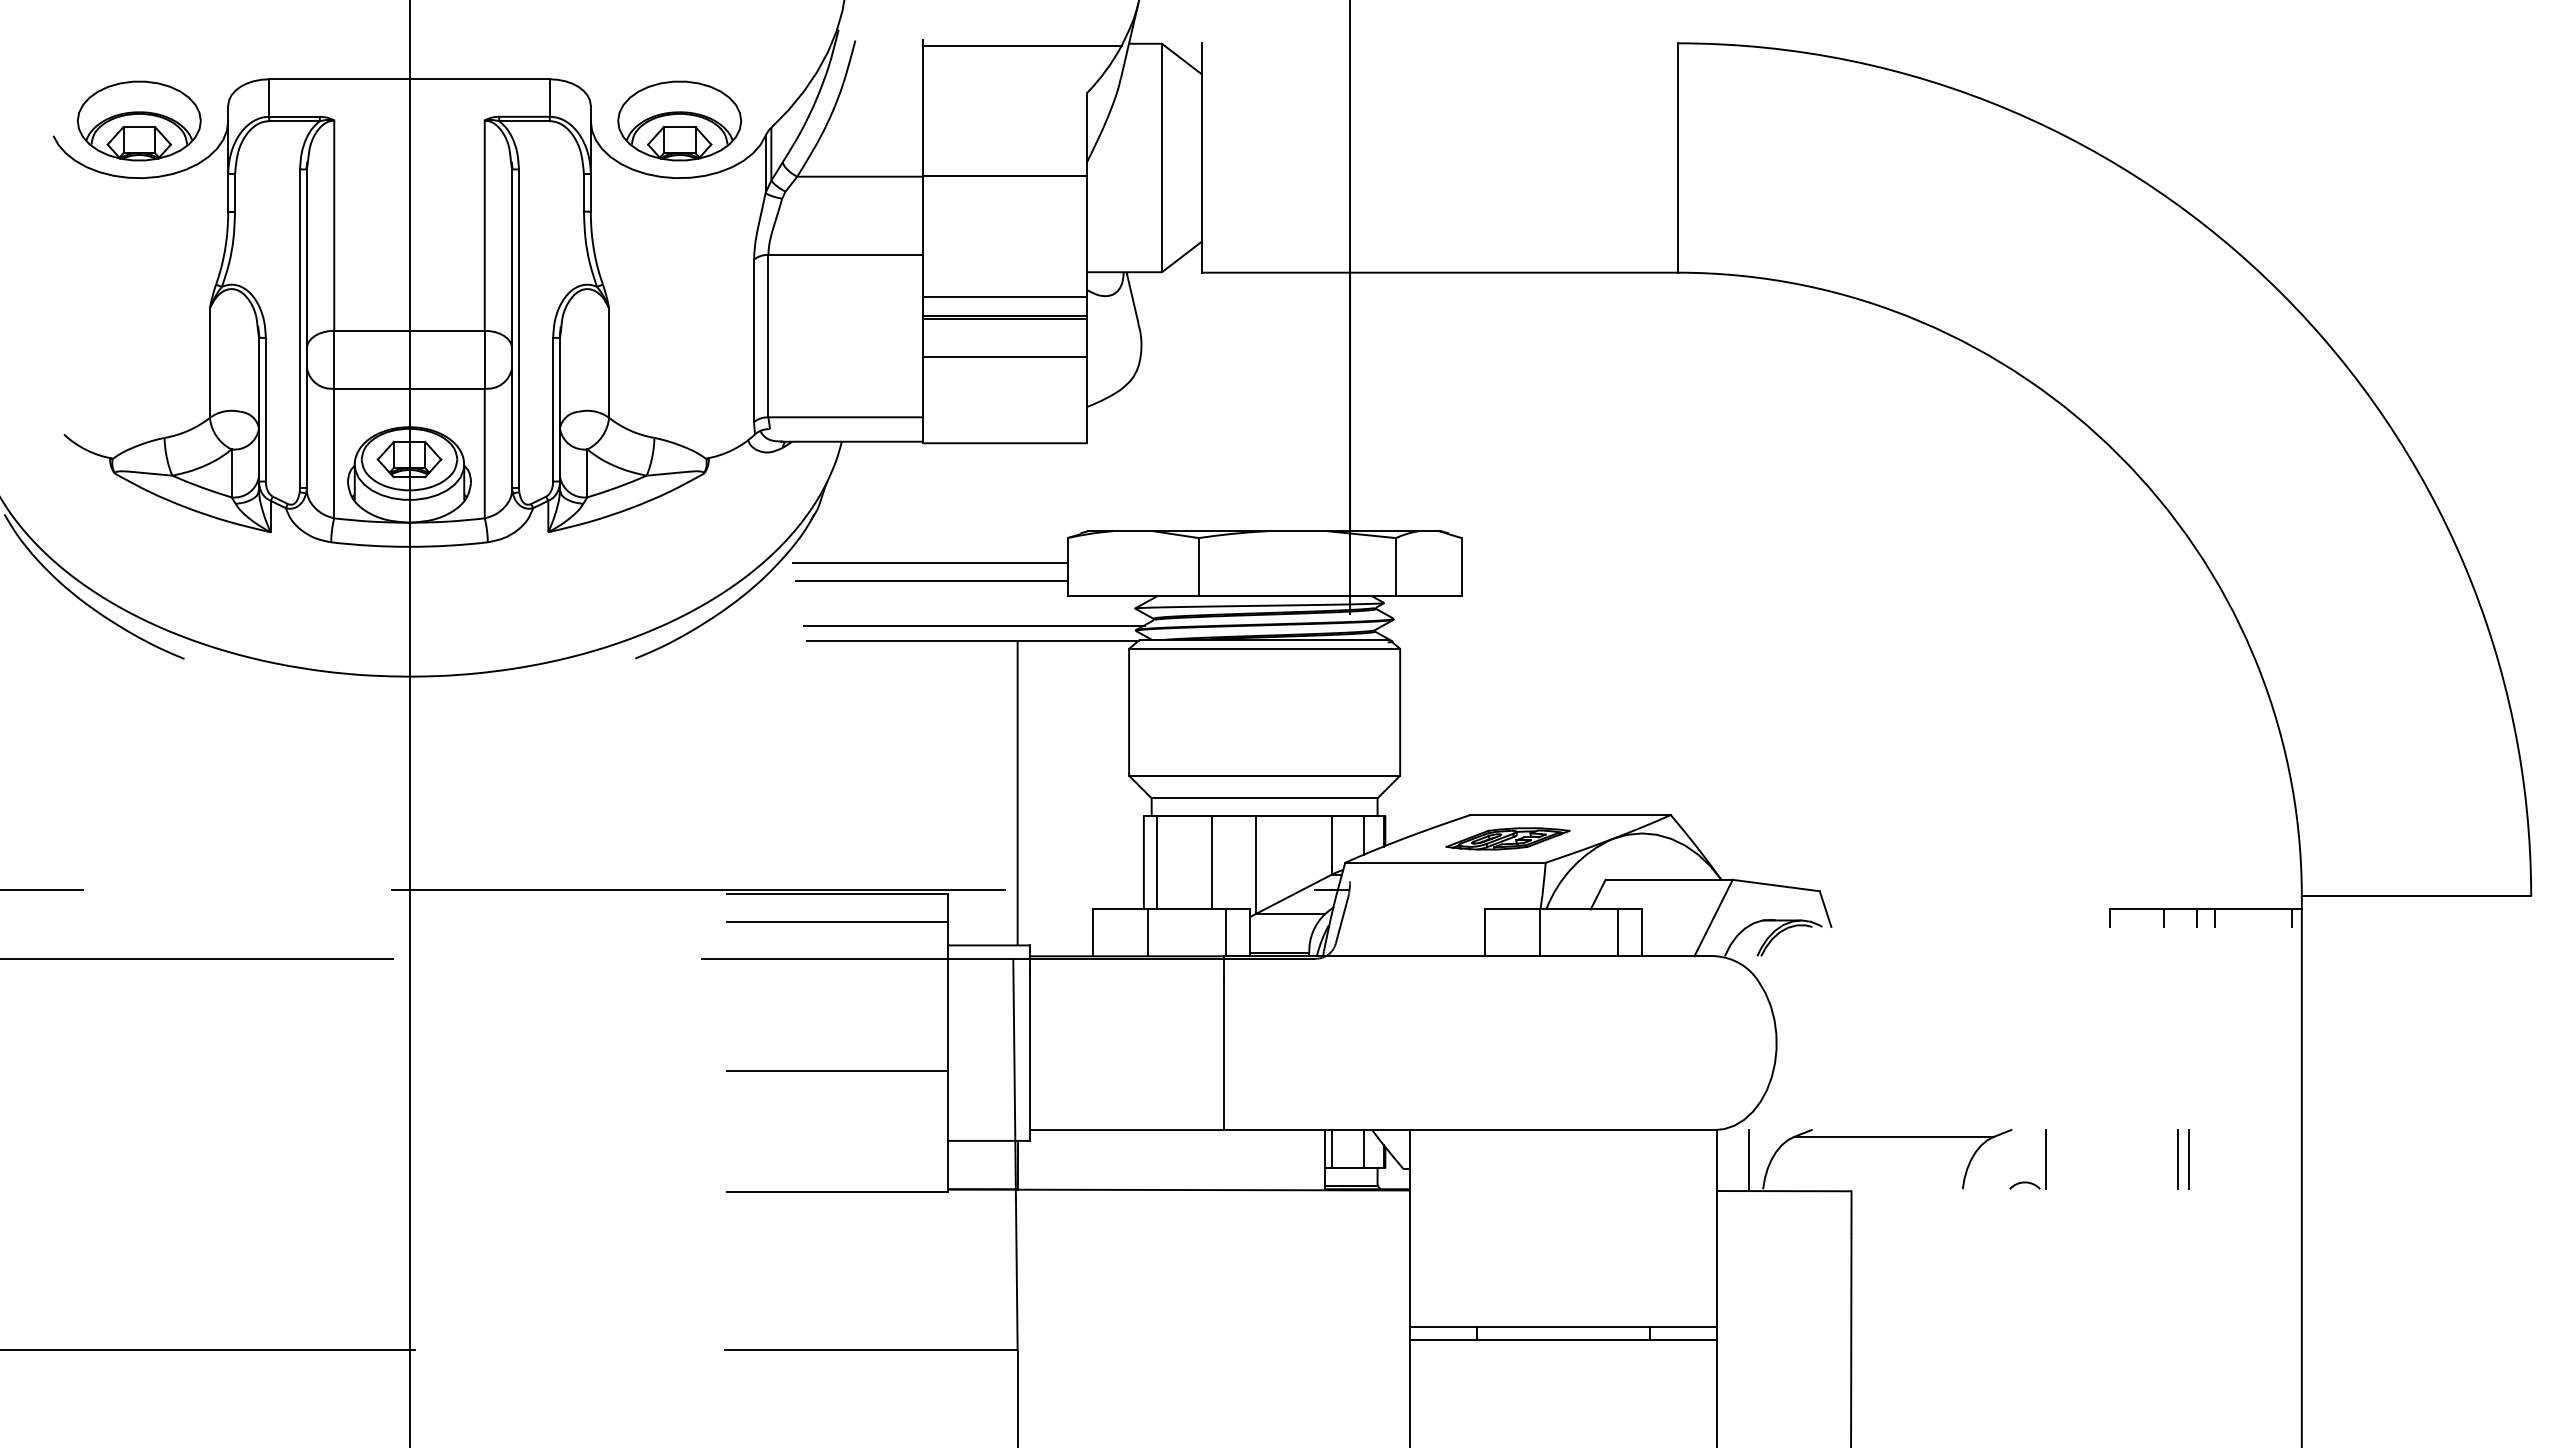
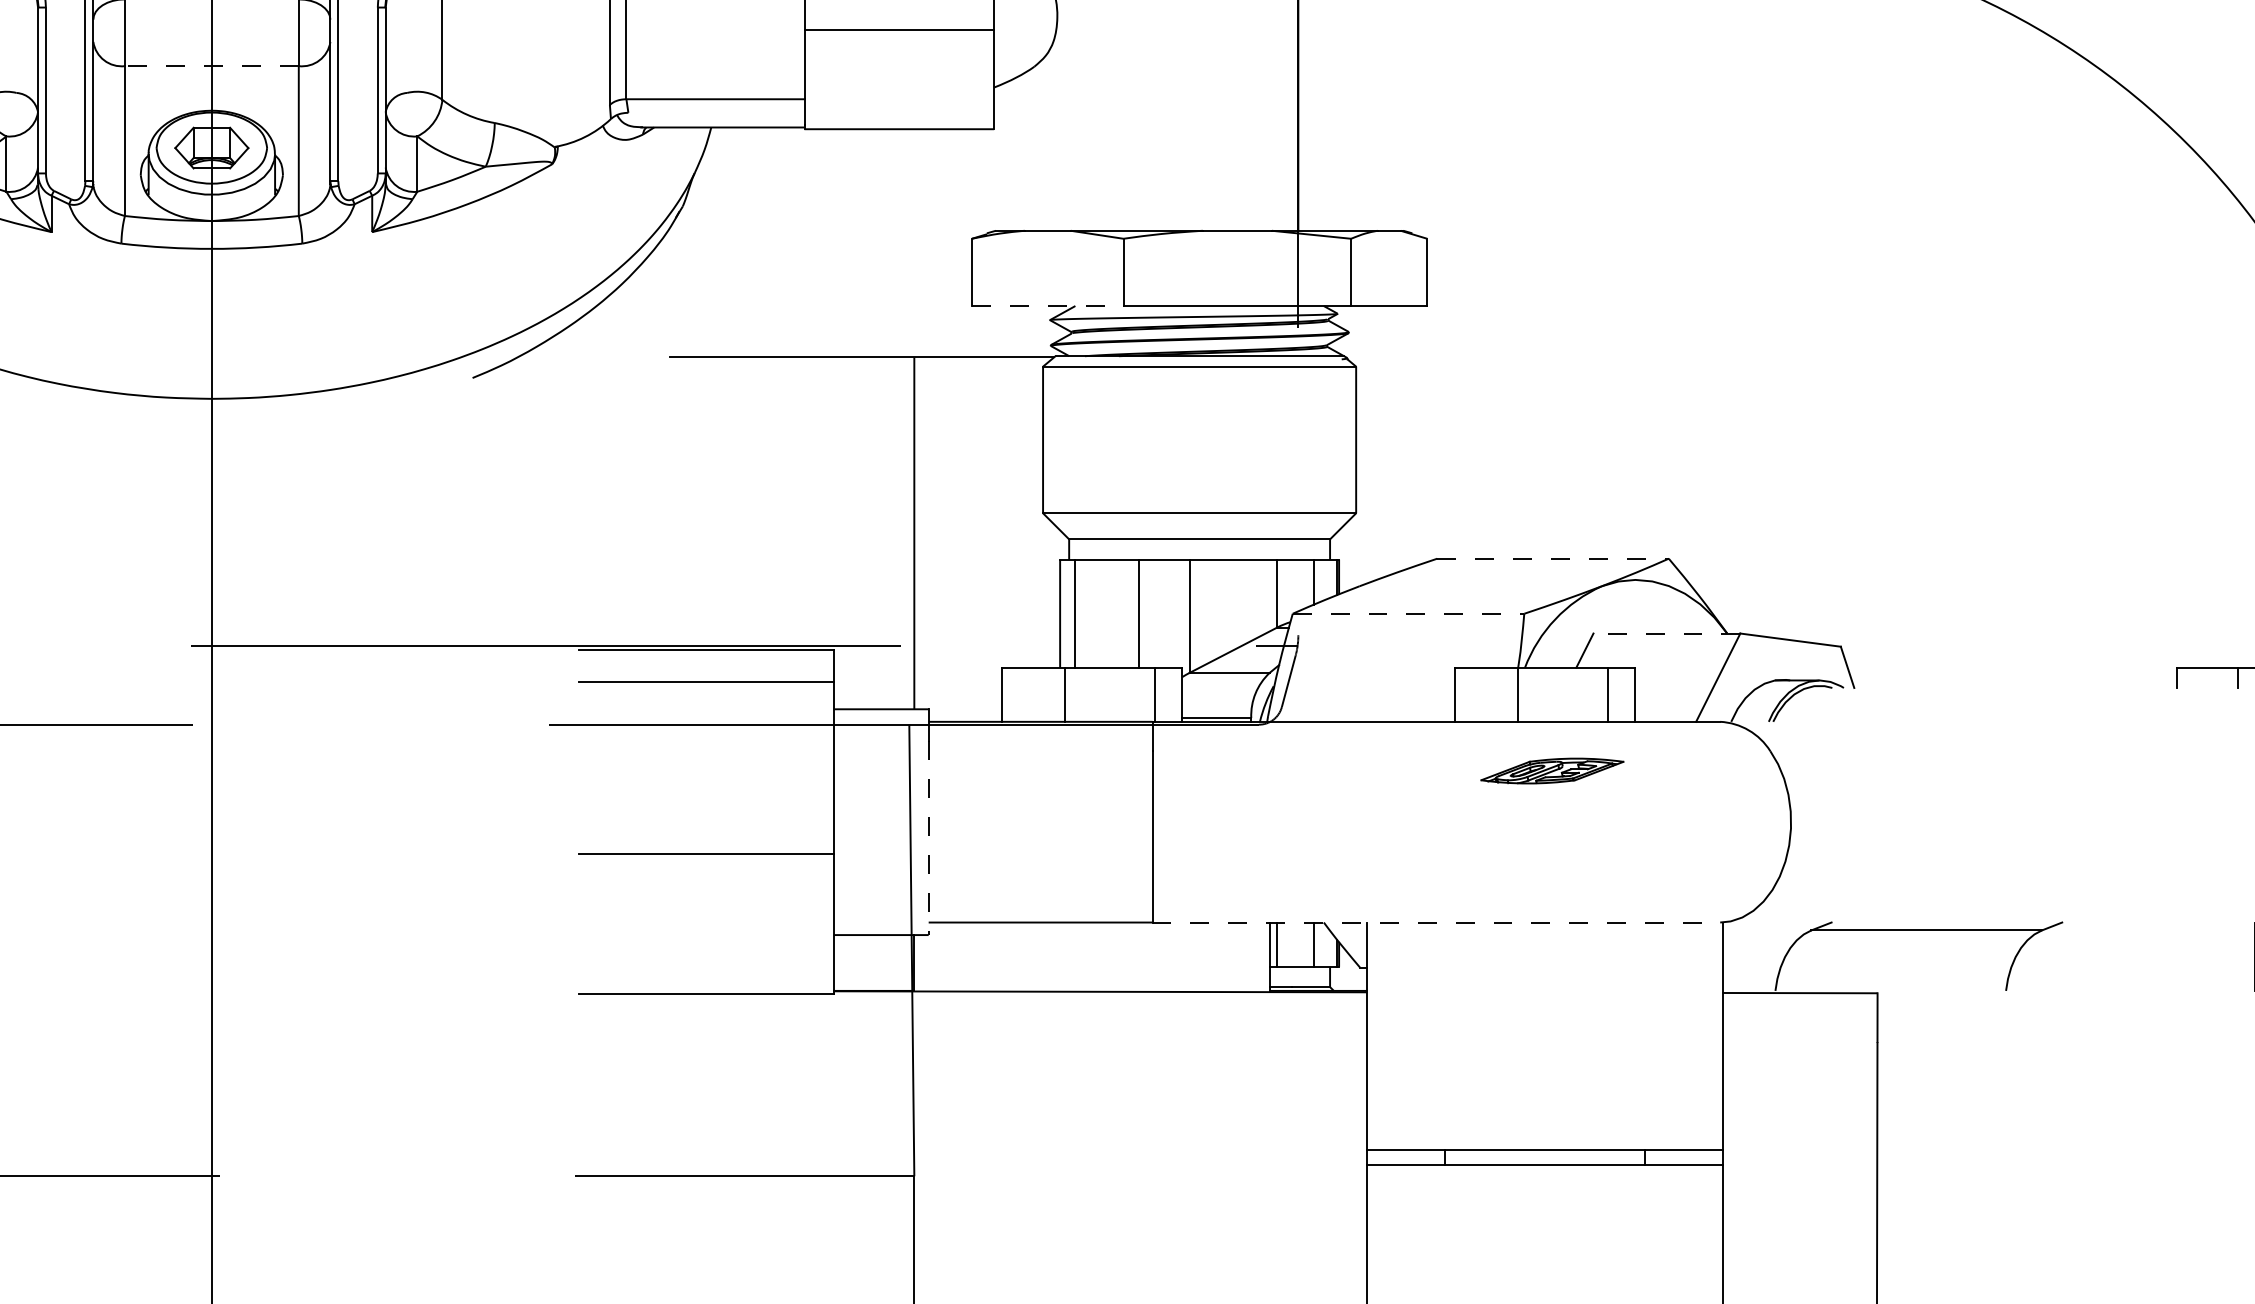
line: (409, 388) -> (211, 65), solid -> dashed
line: (929, 563) -> (812, 268), removed
line: (931, 581) -> (814, 288), removed
line: (1133, 596) -> (1048, 306), solid -> dashed
line: (974, 625) -> (864, 339), removed
line: (1571, 815) -> (1554, 559), solid -> dashed
part: (1507, 838) -> (1551, 770), moved
line: (1445, 862) -> (1408, 613), solid -> dashed
line: (1669, 879) -> (1667, 633), solid -> dashed
line: (1030, 1056) -> (929, 837), solid -> dashed
line: (1469, 1130) -> (1436, 923), solid -> dashed
line: (1748, 1159) -> (1758, 956), removed
part: (2045, 1159) -> (2101, 956), removed

